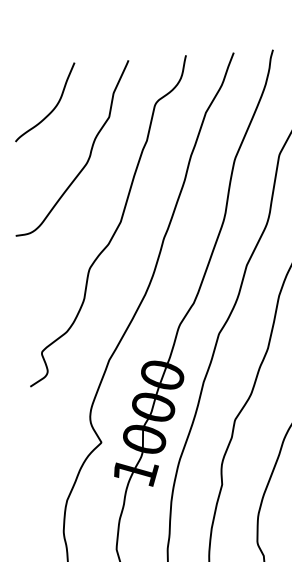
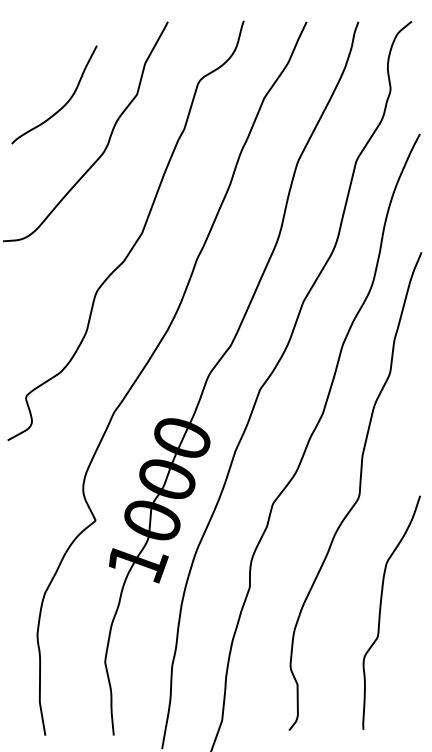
curve: (53, 109) -> (64, 104), moved

